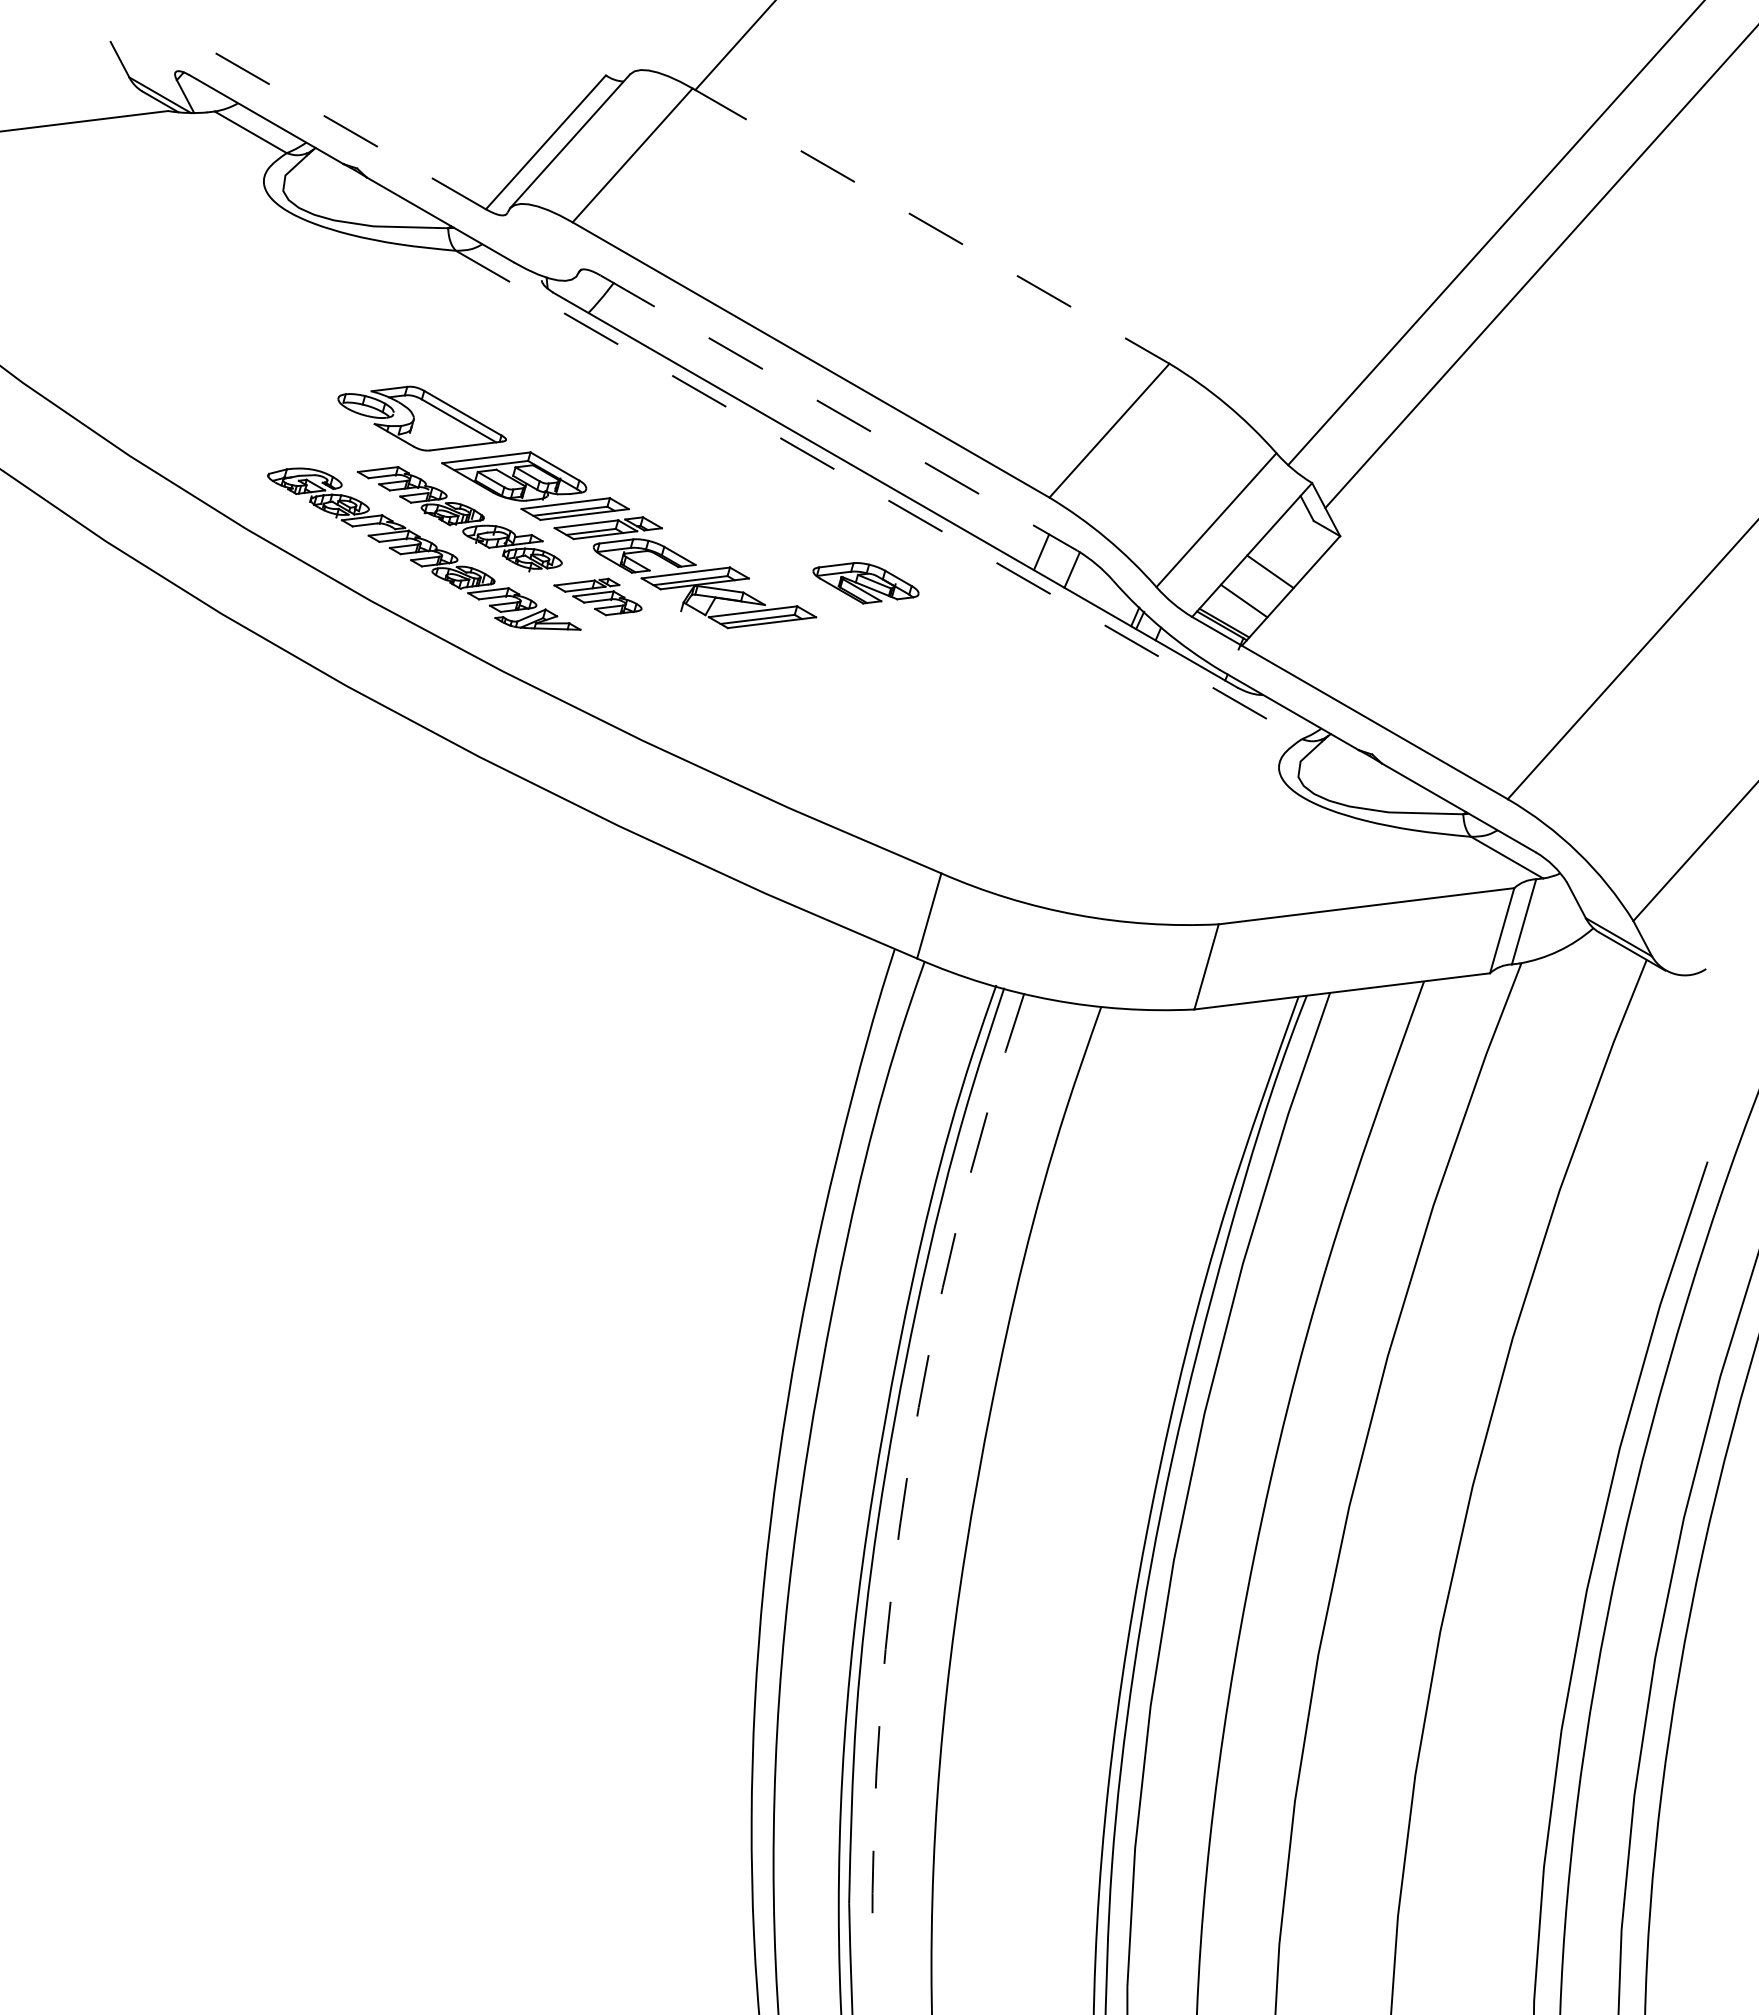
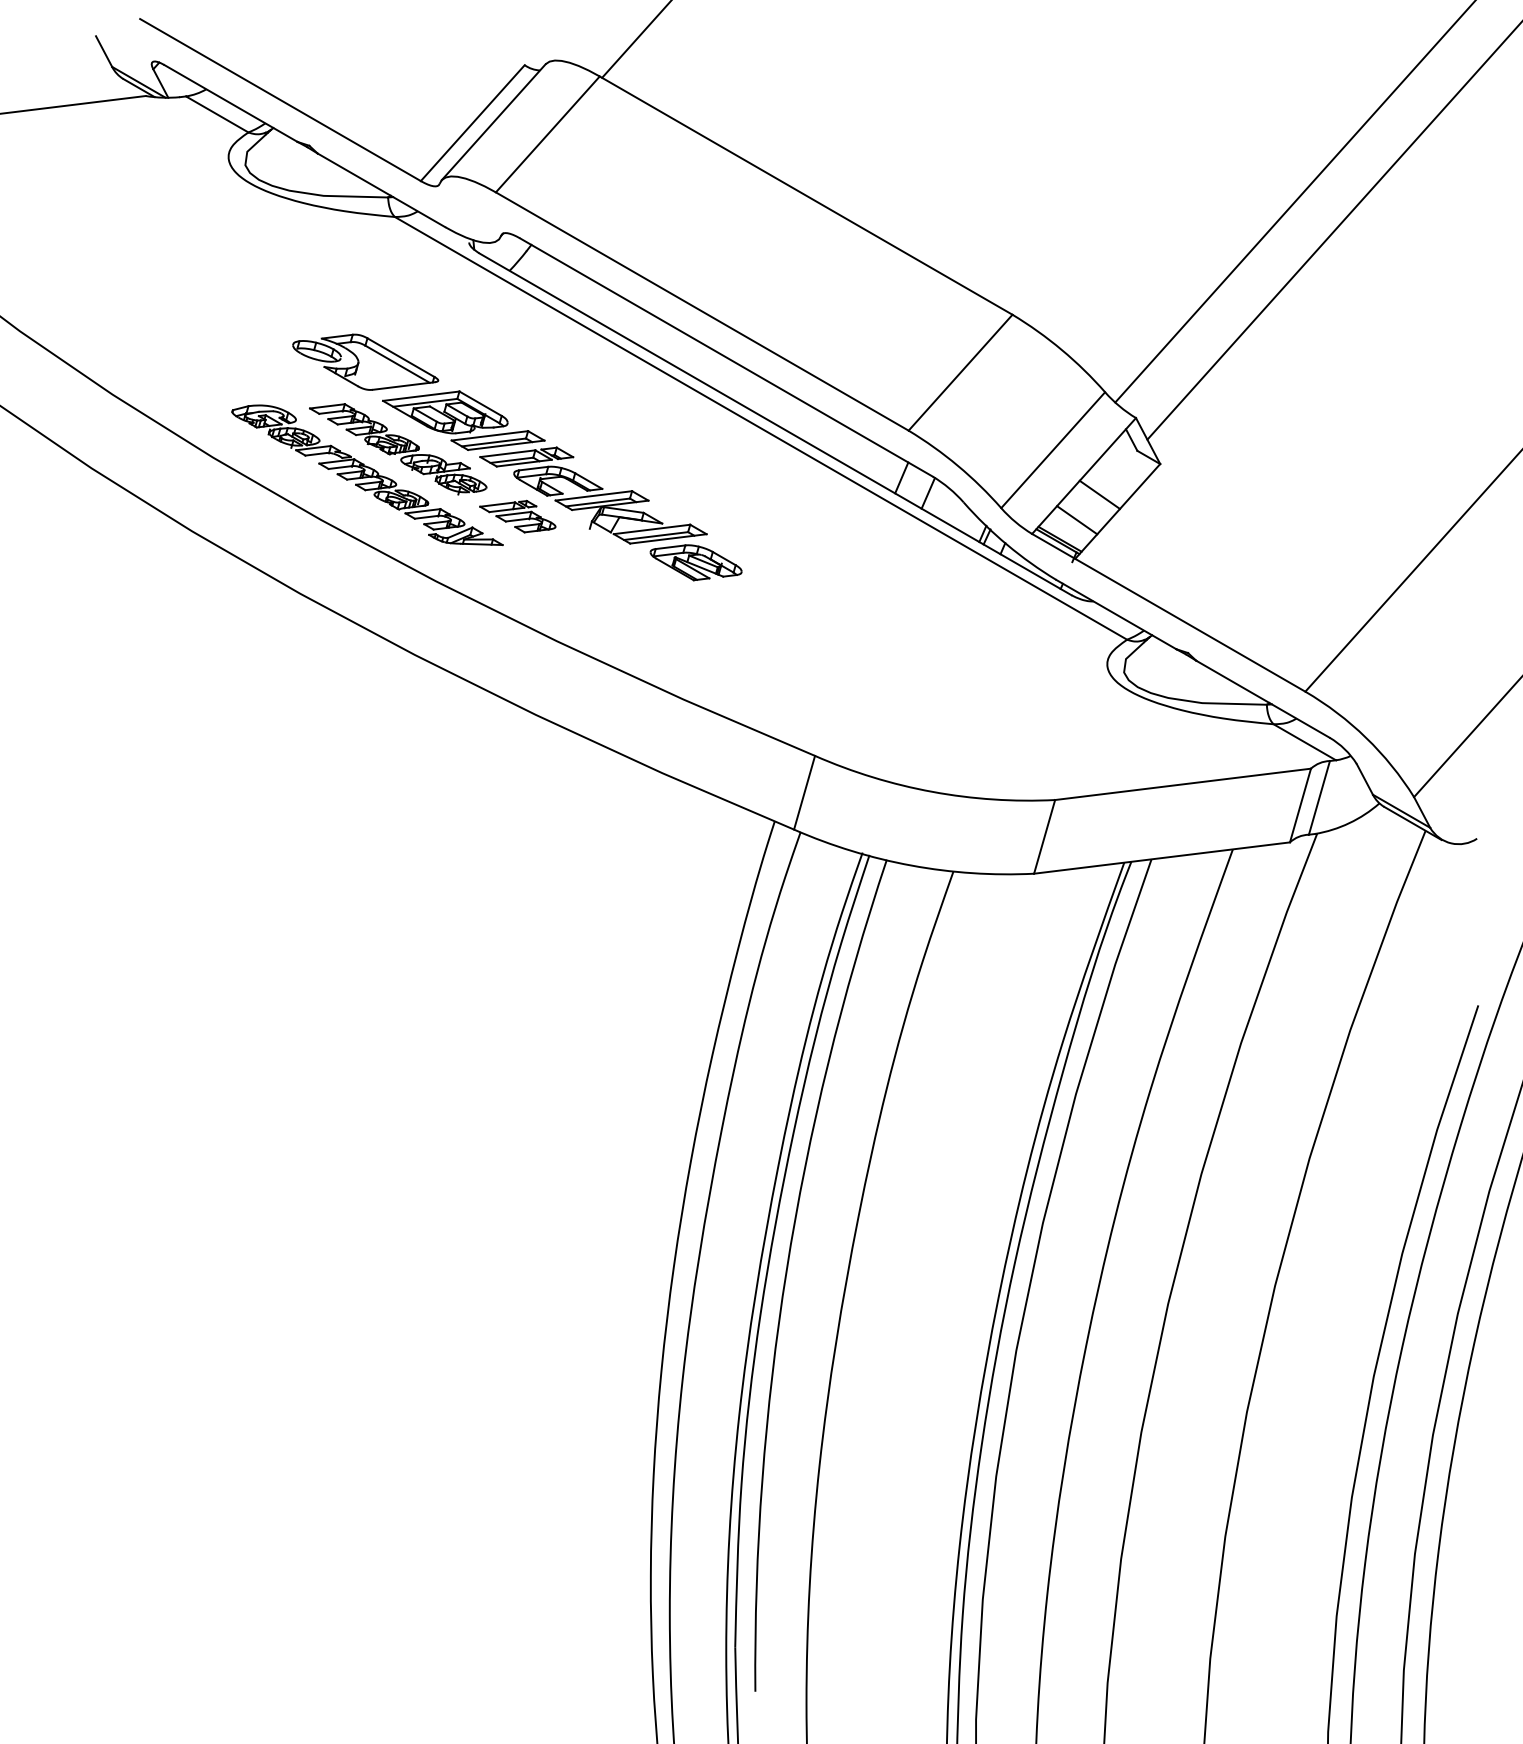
line: (323, 115) -> (280, 99), dashed -> solid
line: (931, 226) -> (806, 195), dashed -> solid
line: (839, 413) -> (726, 357), dashed -> solid
line: (879, 495) -> (761, 428), dashed -> solid
part: (865, 583) -> (695, 562), moved
arc: (908, 1467) -> (786, 1270), dashed -> solid

